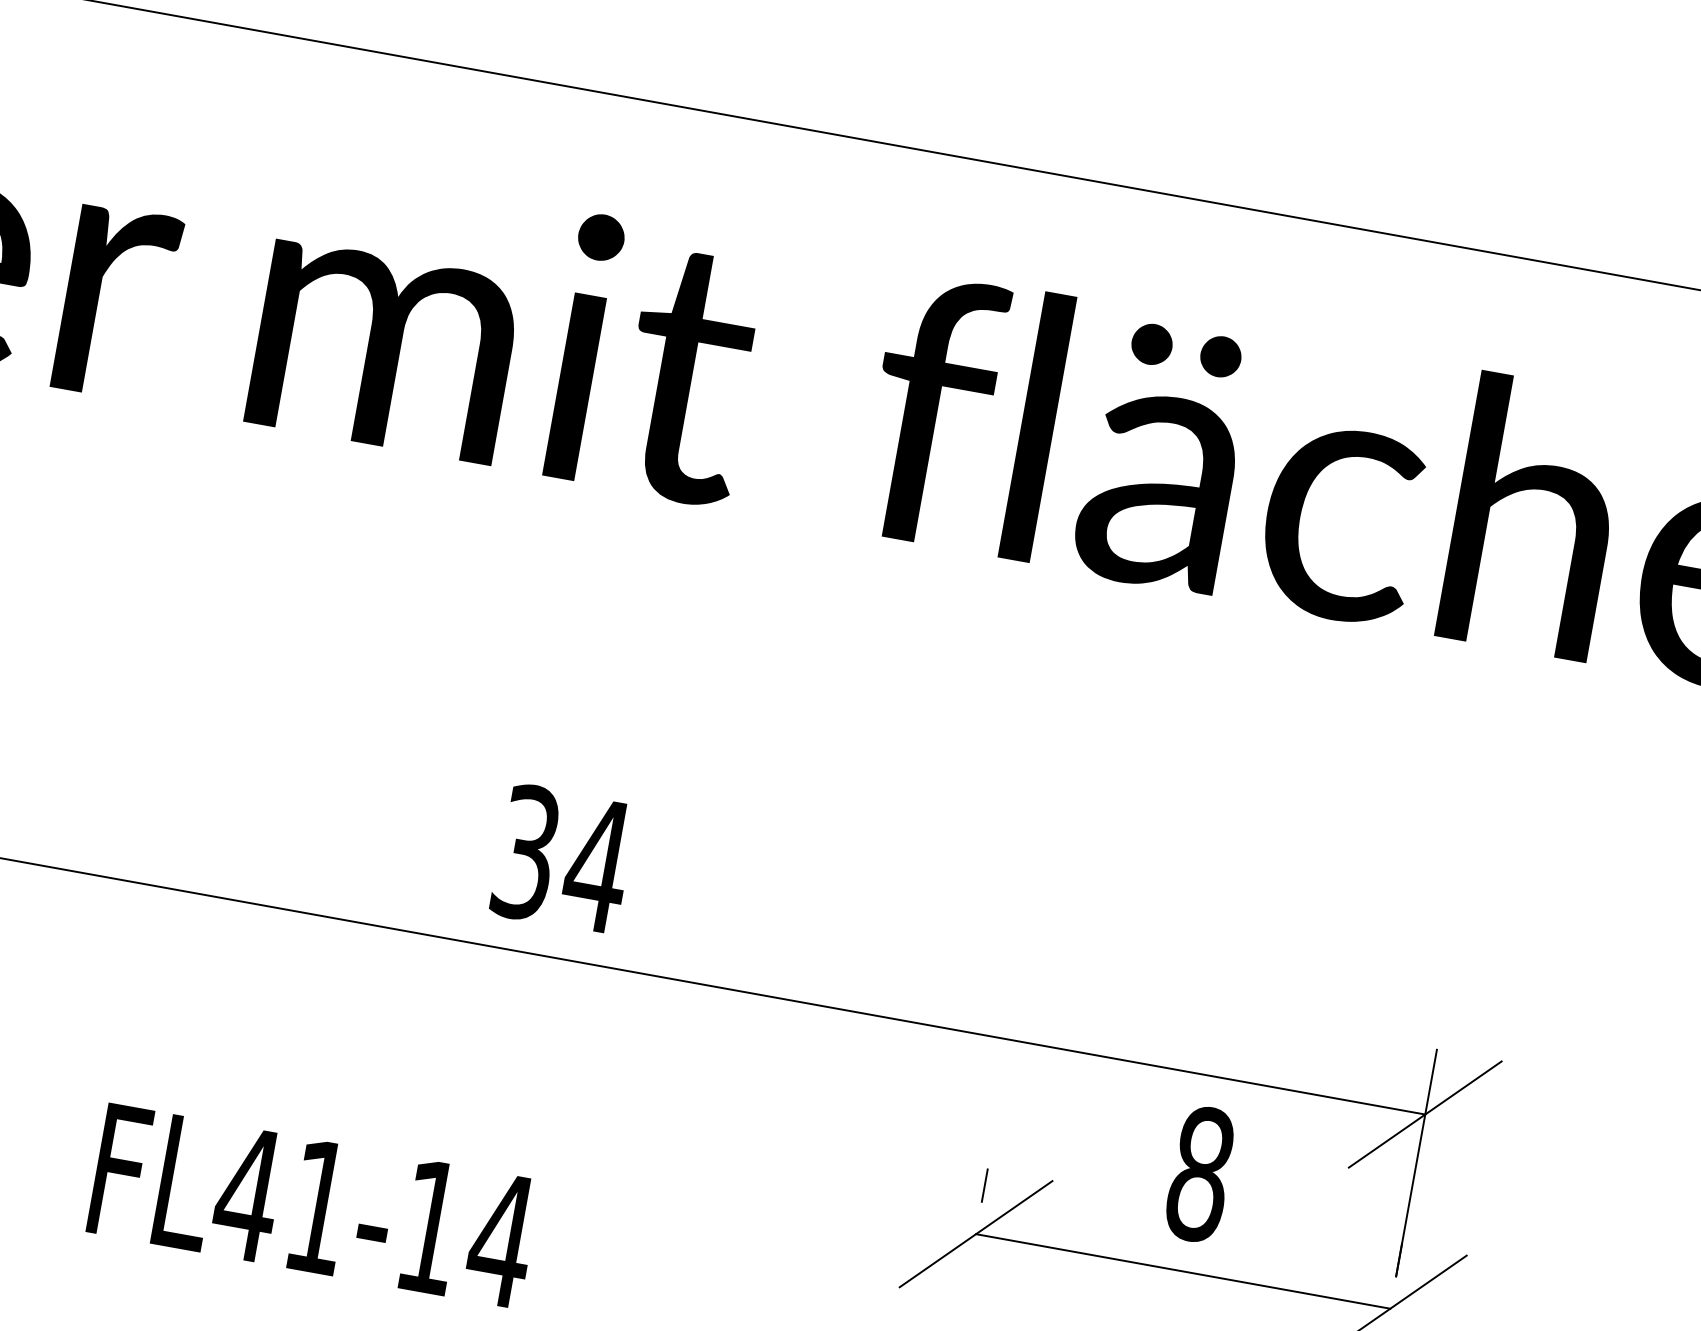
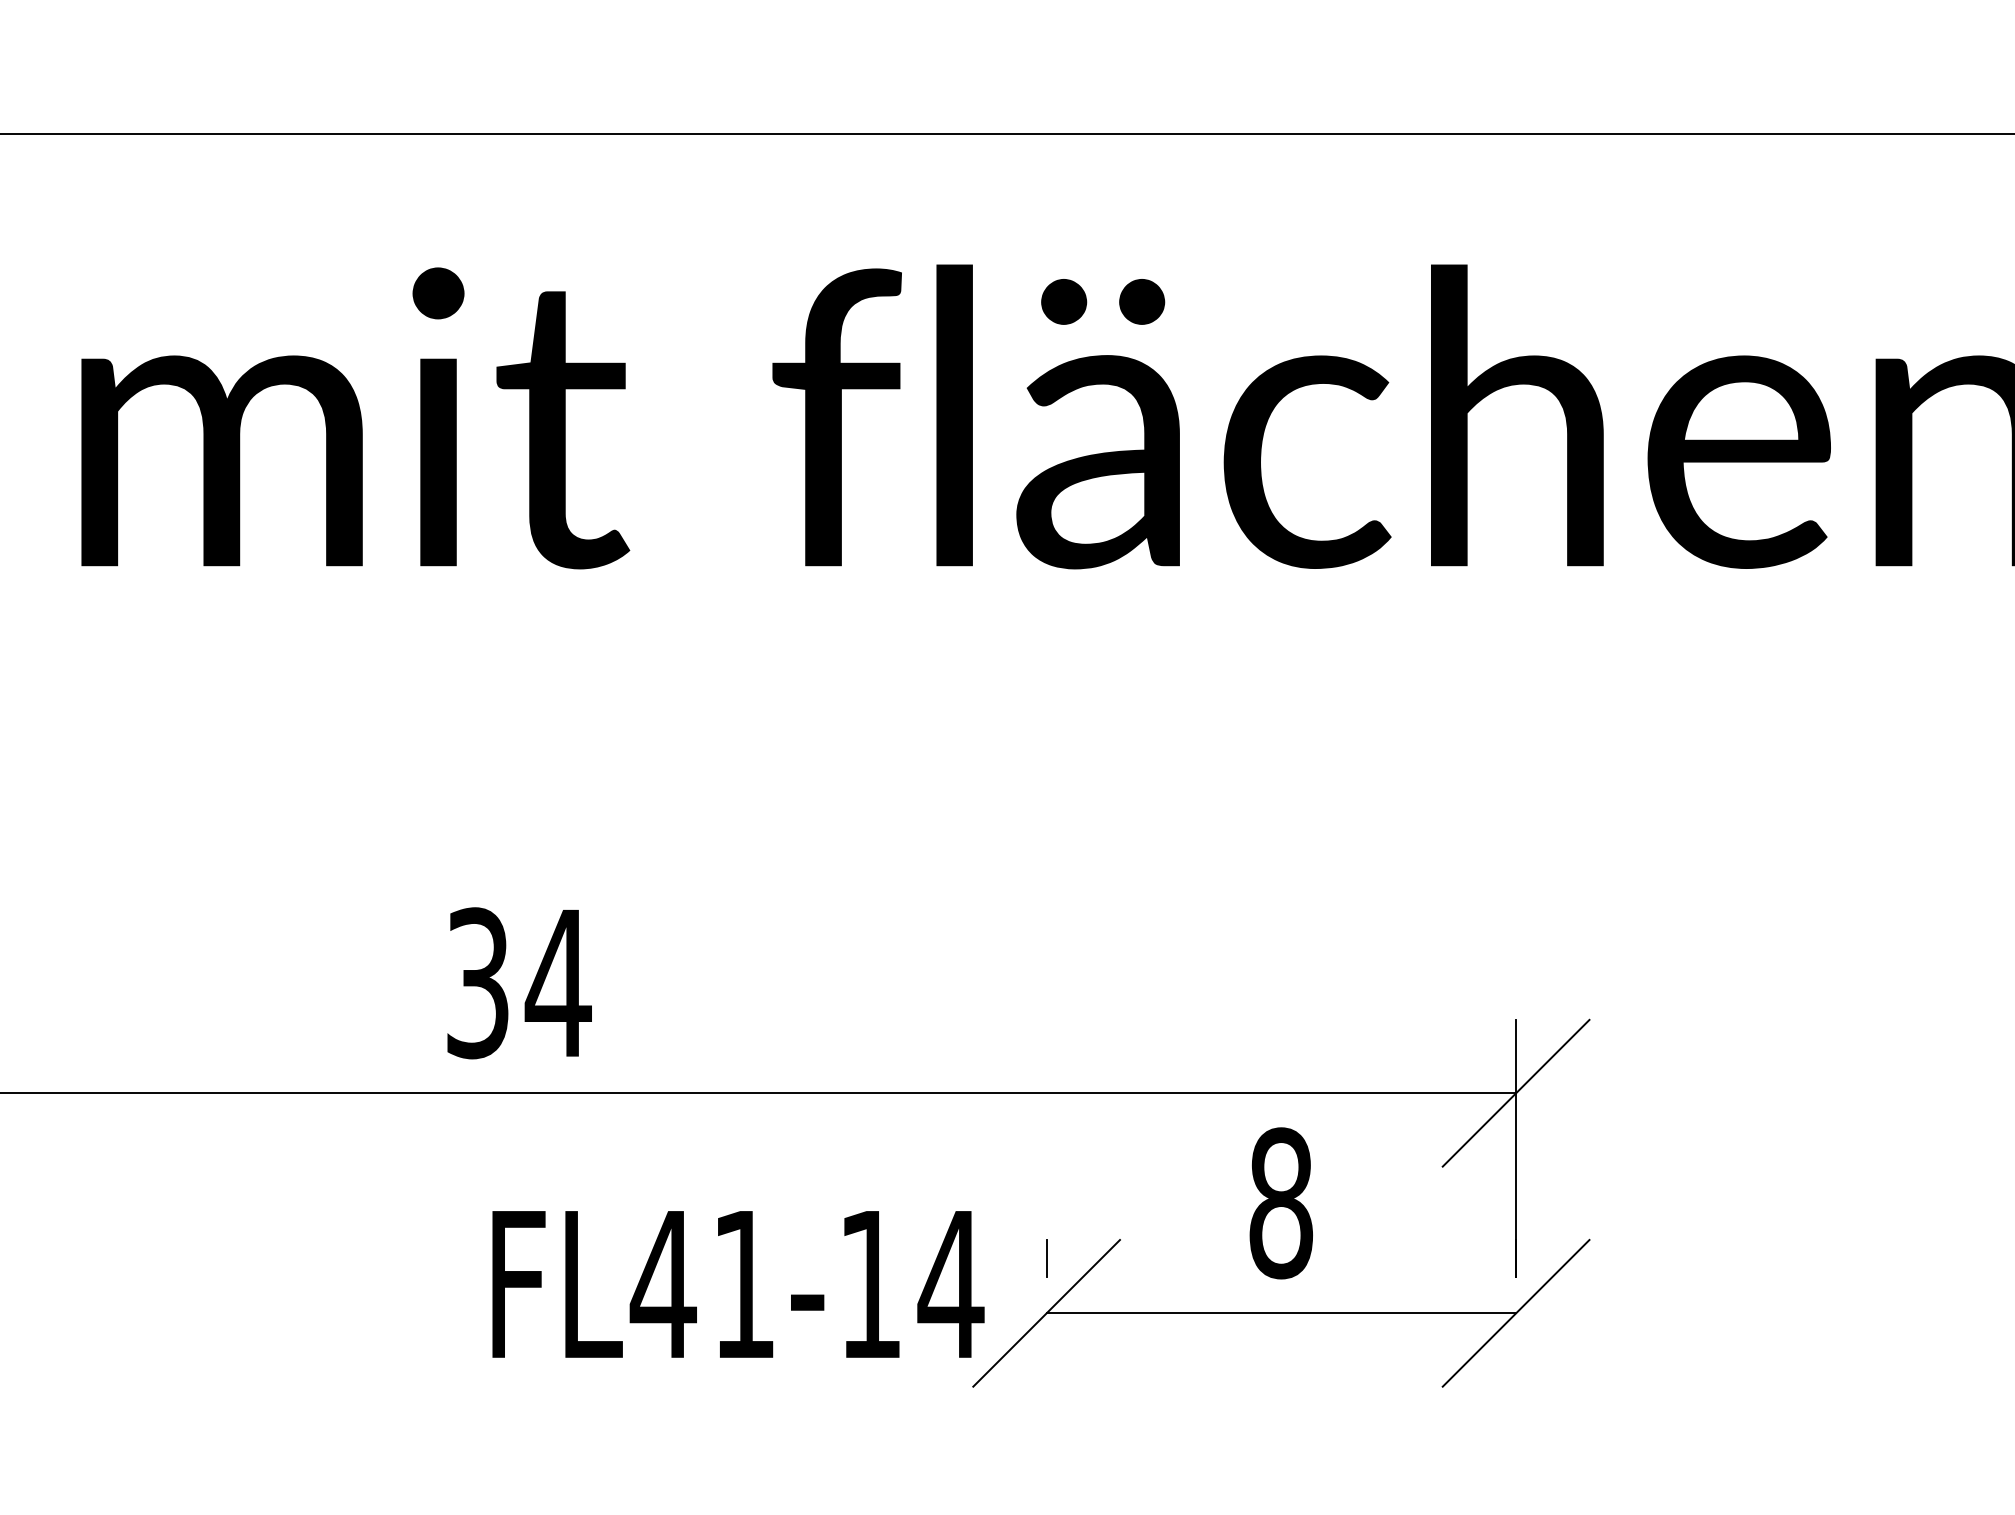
text: (314, 1206) -> (738, 1284), moved

